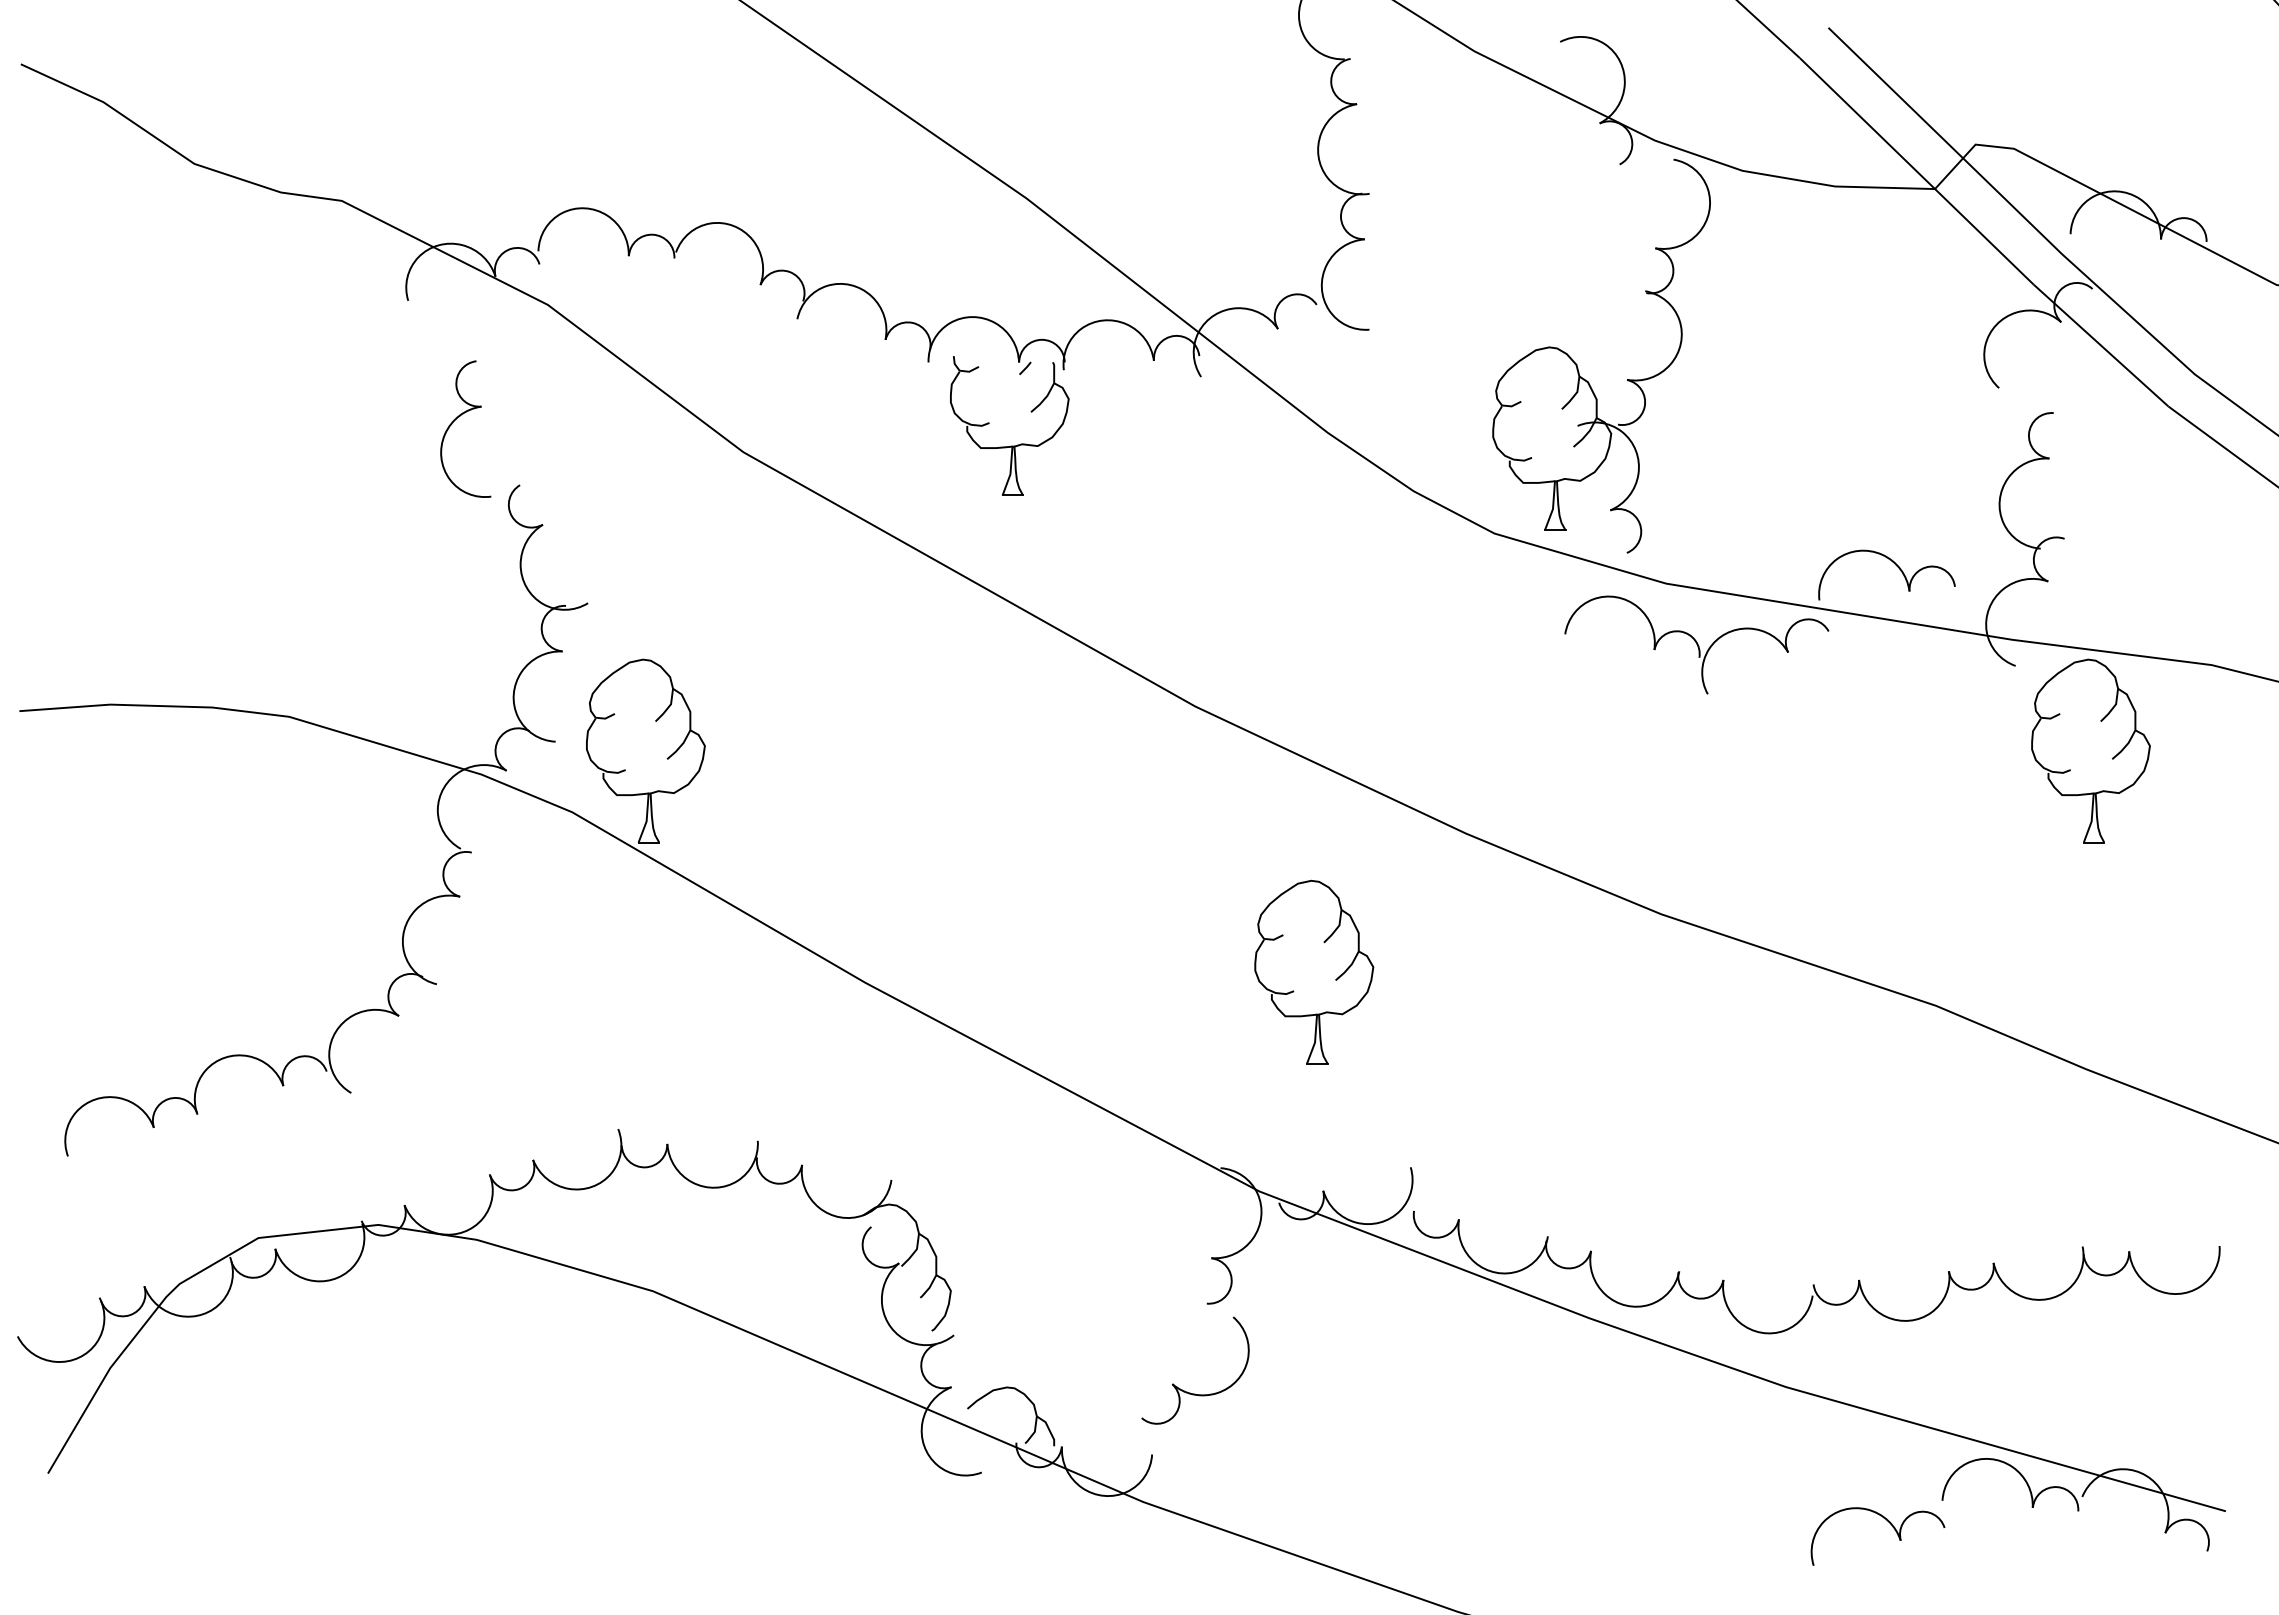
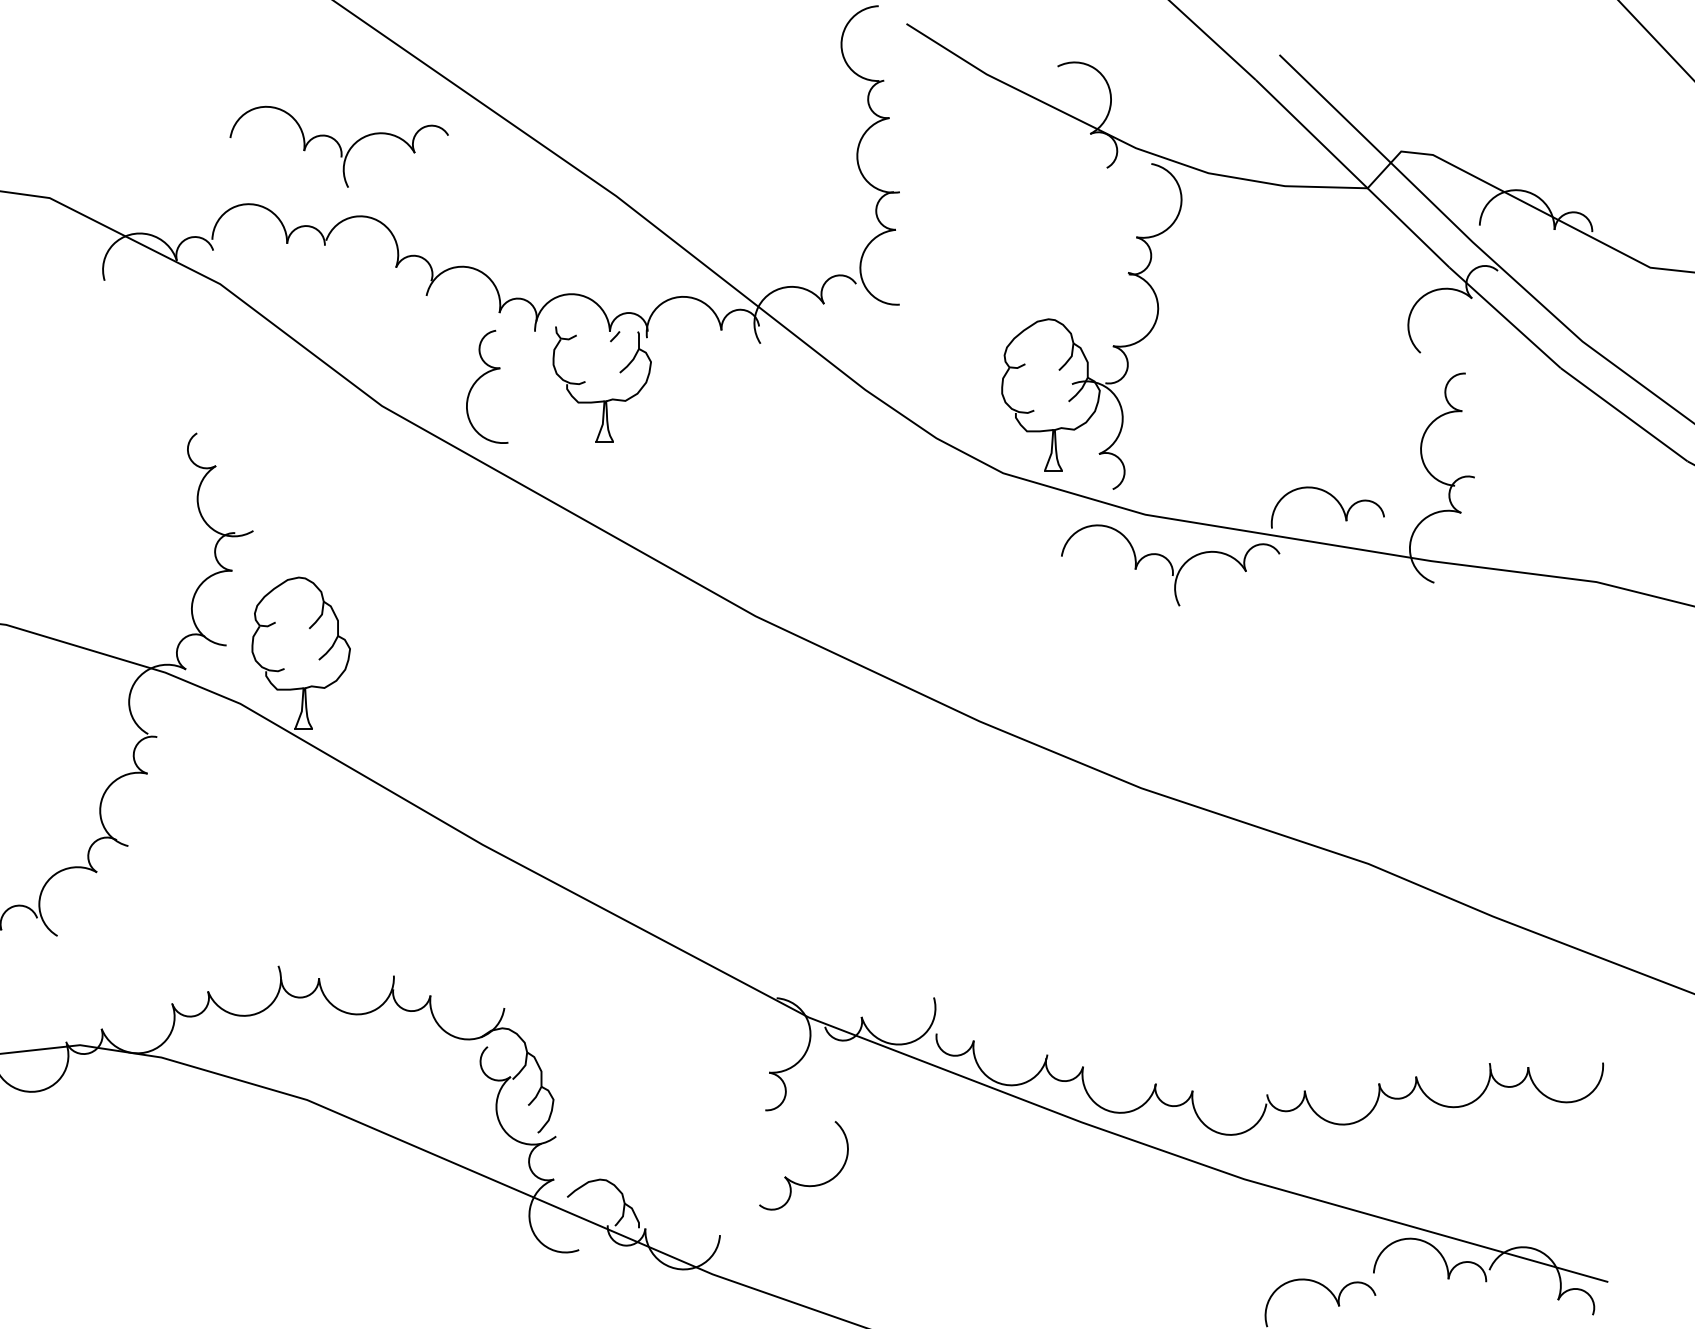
part: (691, 138) -> (339, 146), added
part: (459, 417) -> (482, 377), moved
part: (2111, 758) -> (1513, 659), removed
part: (1335, 979) -> (871, 842), removed
part: (1187, 1391) -> (797, 1182), moved

